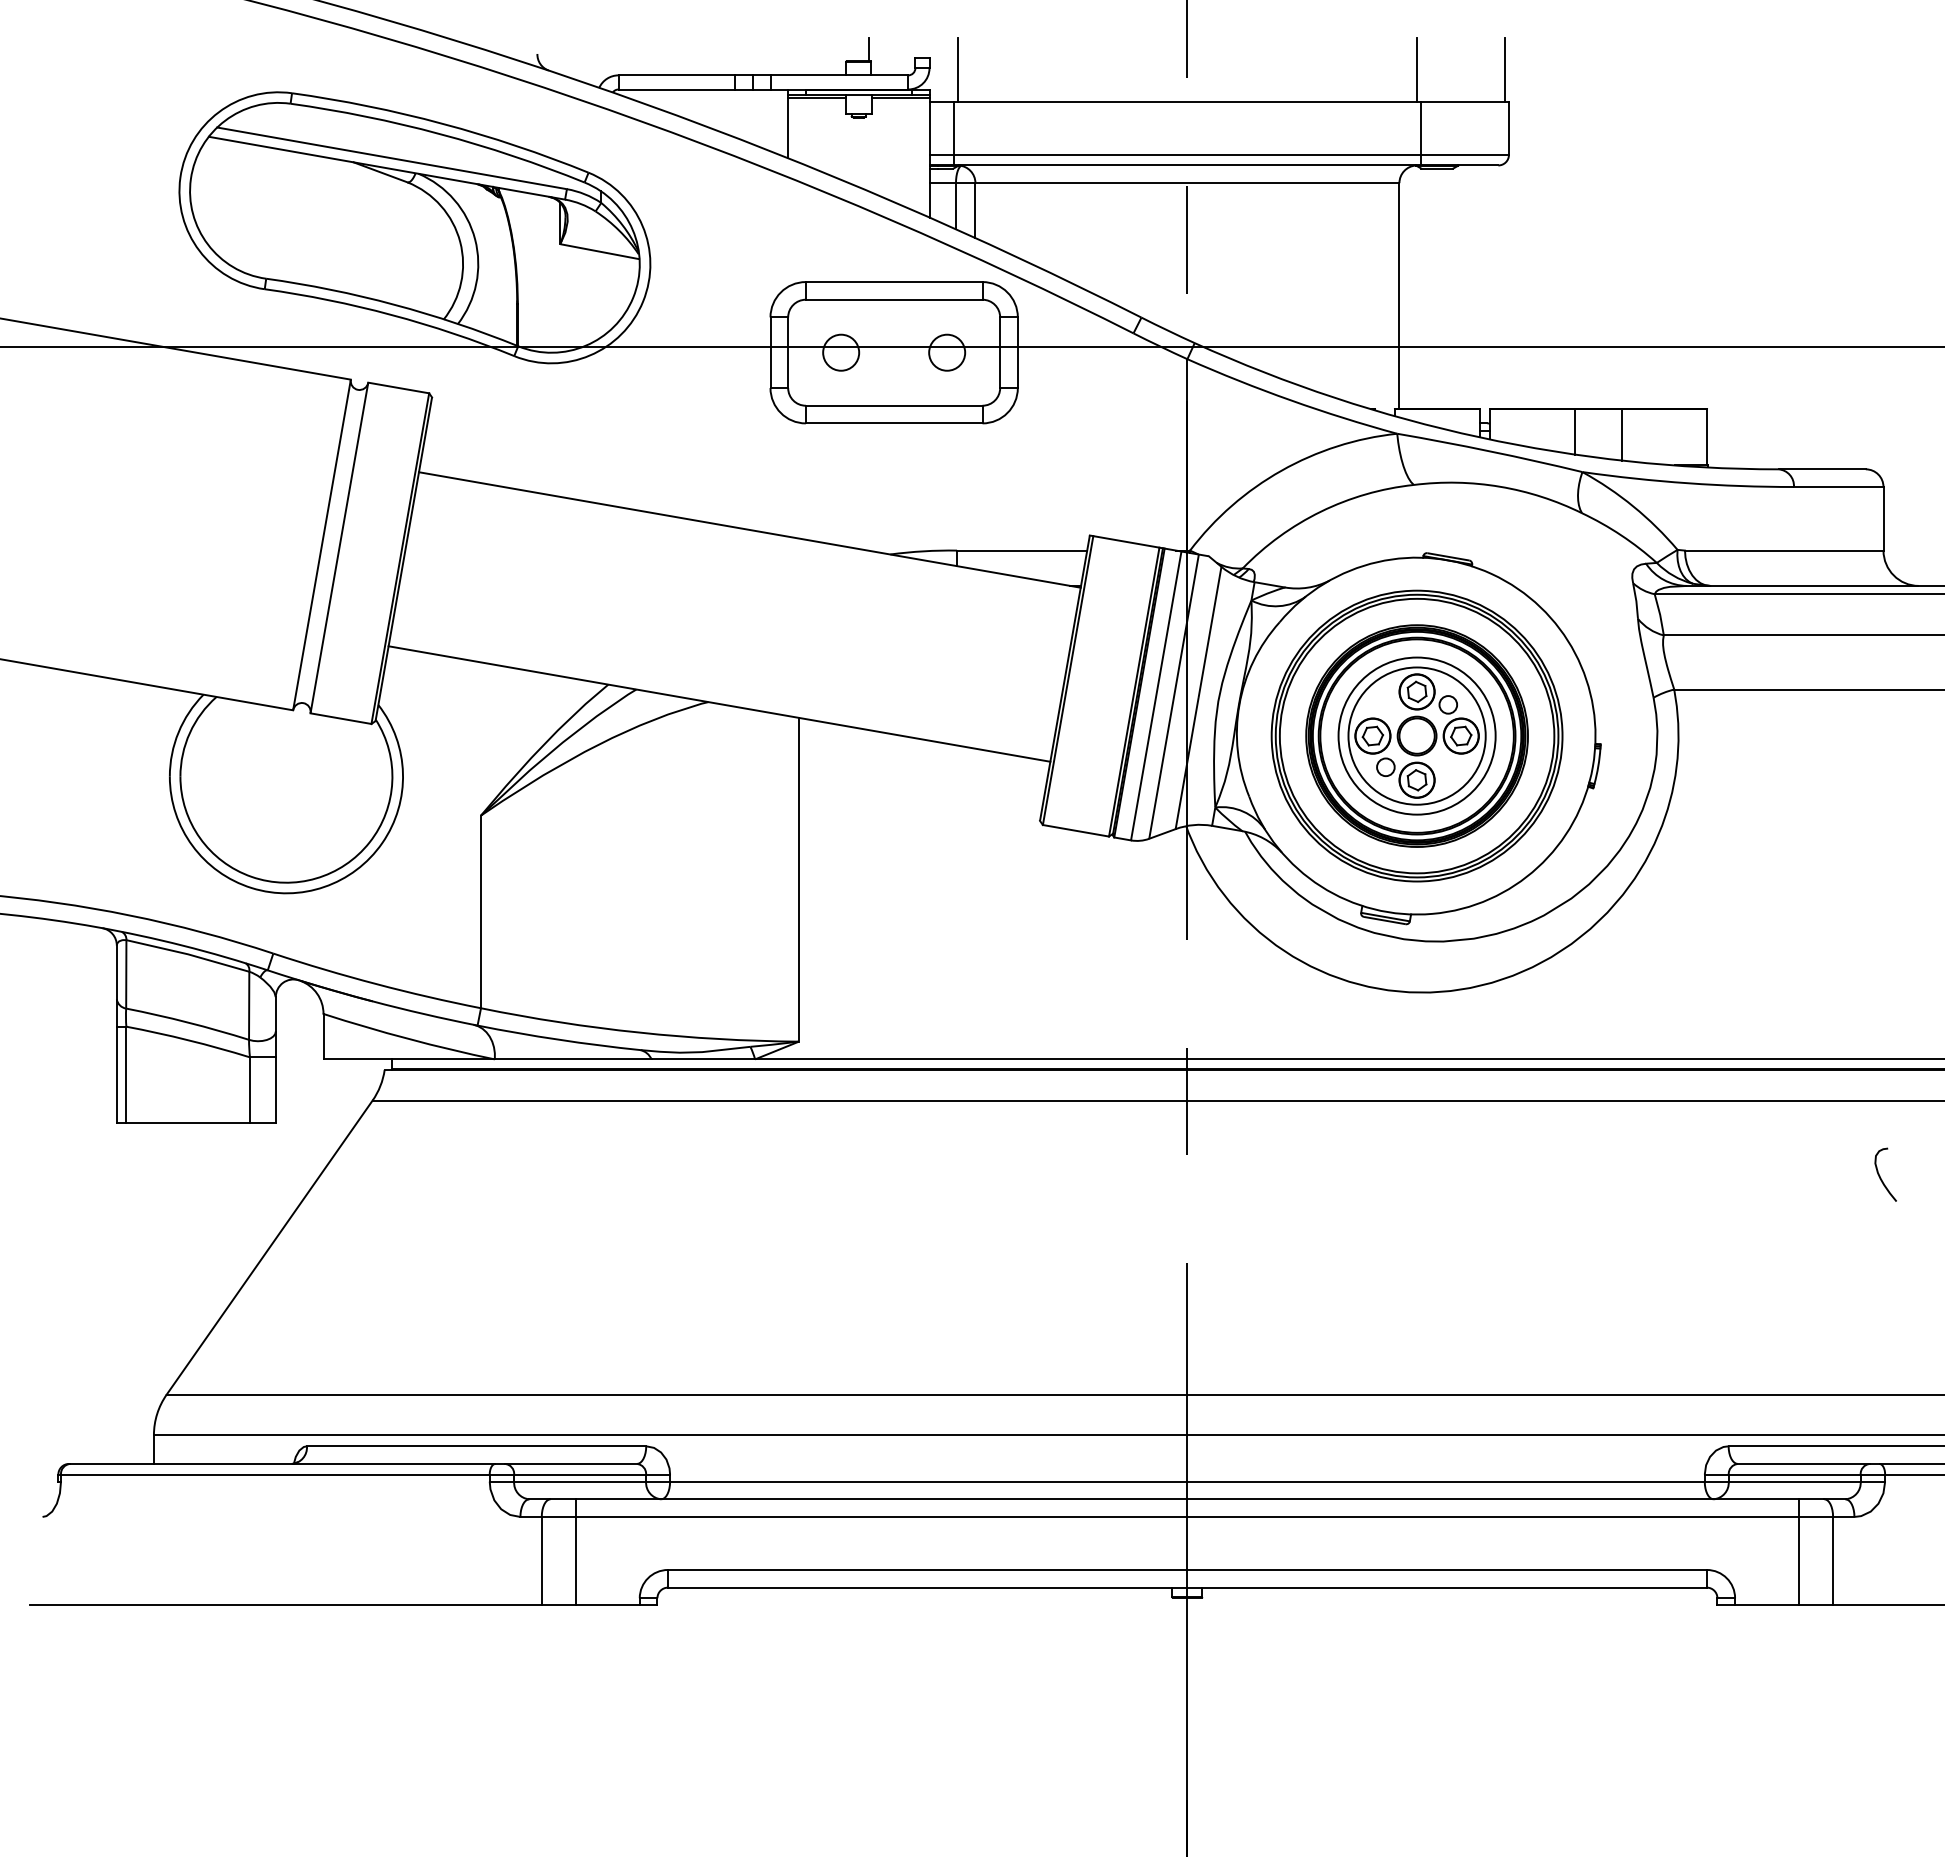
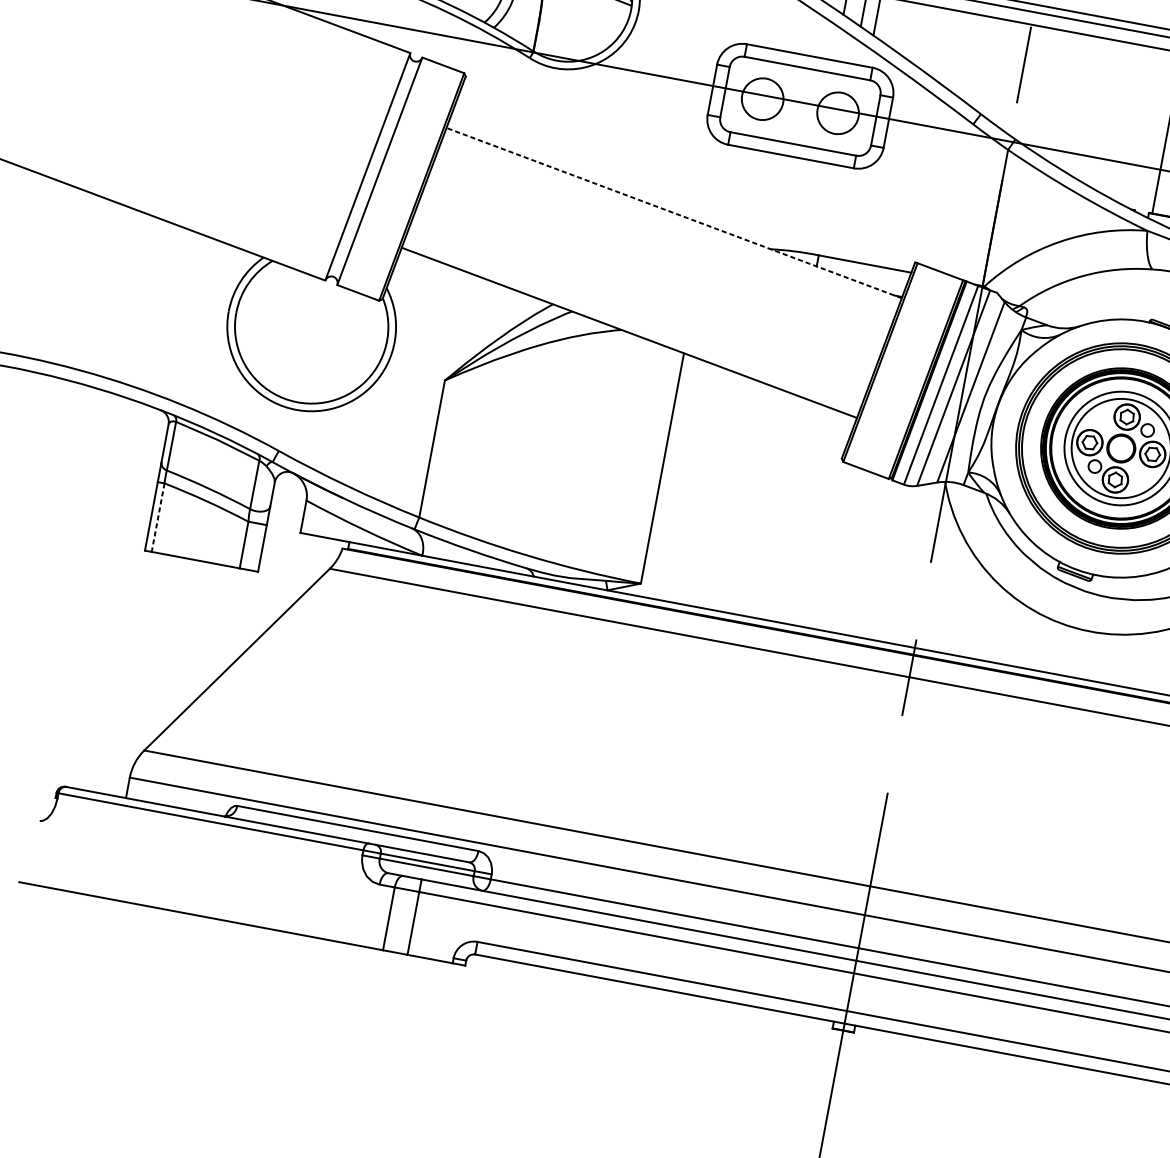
circle: (841, 352) -> (762, 99), size x1.6
circle: (947, 352) -> (838, 113), size x1.6
line: (749, 529) -> (673, 212), solid -> dashed
line: (126, 1075) -> (158, 518), solid -> dashed

